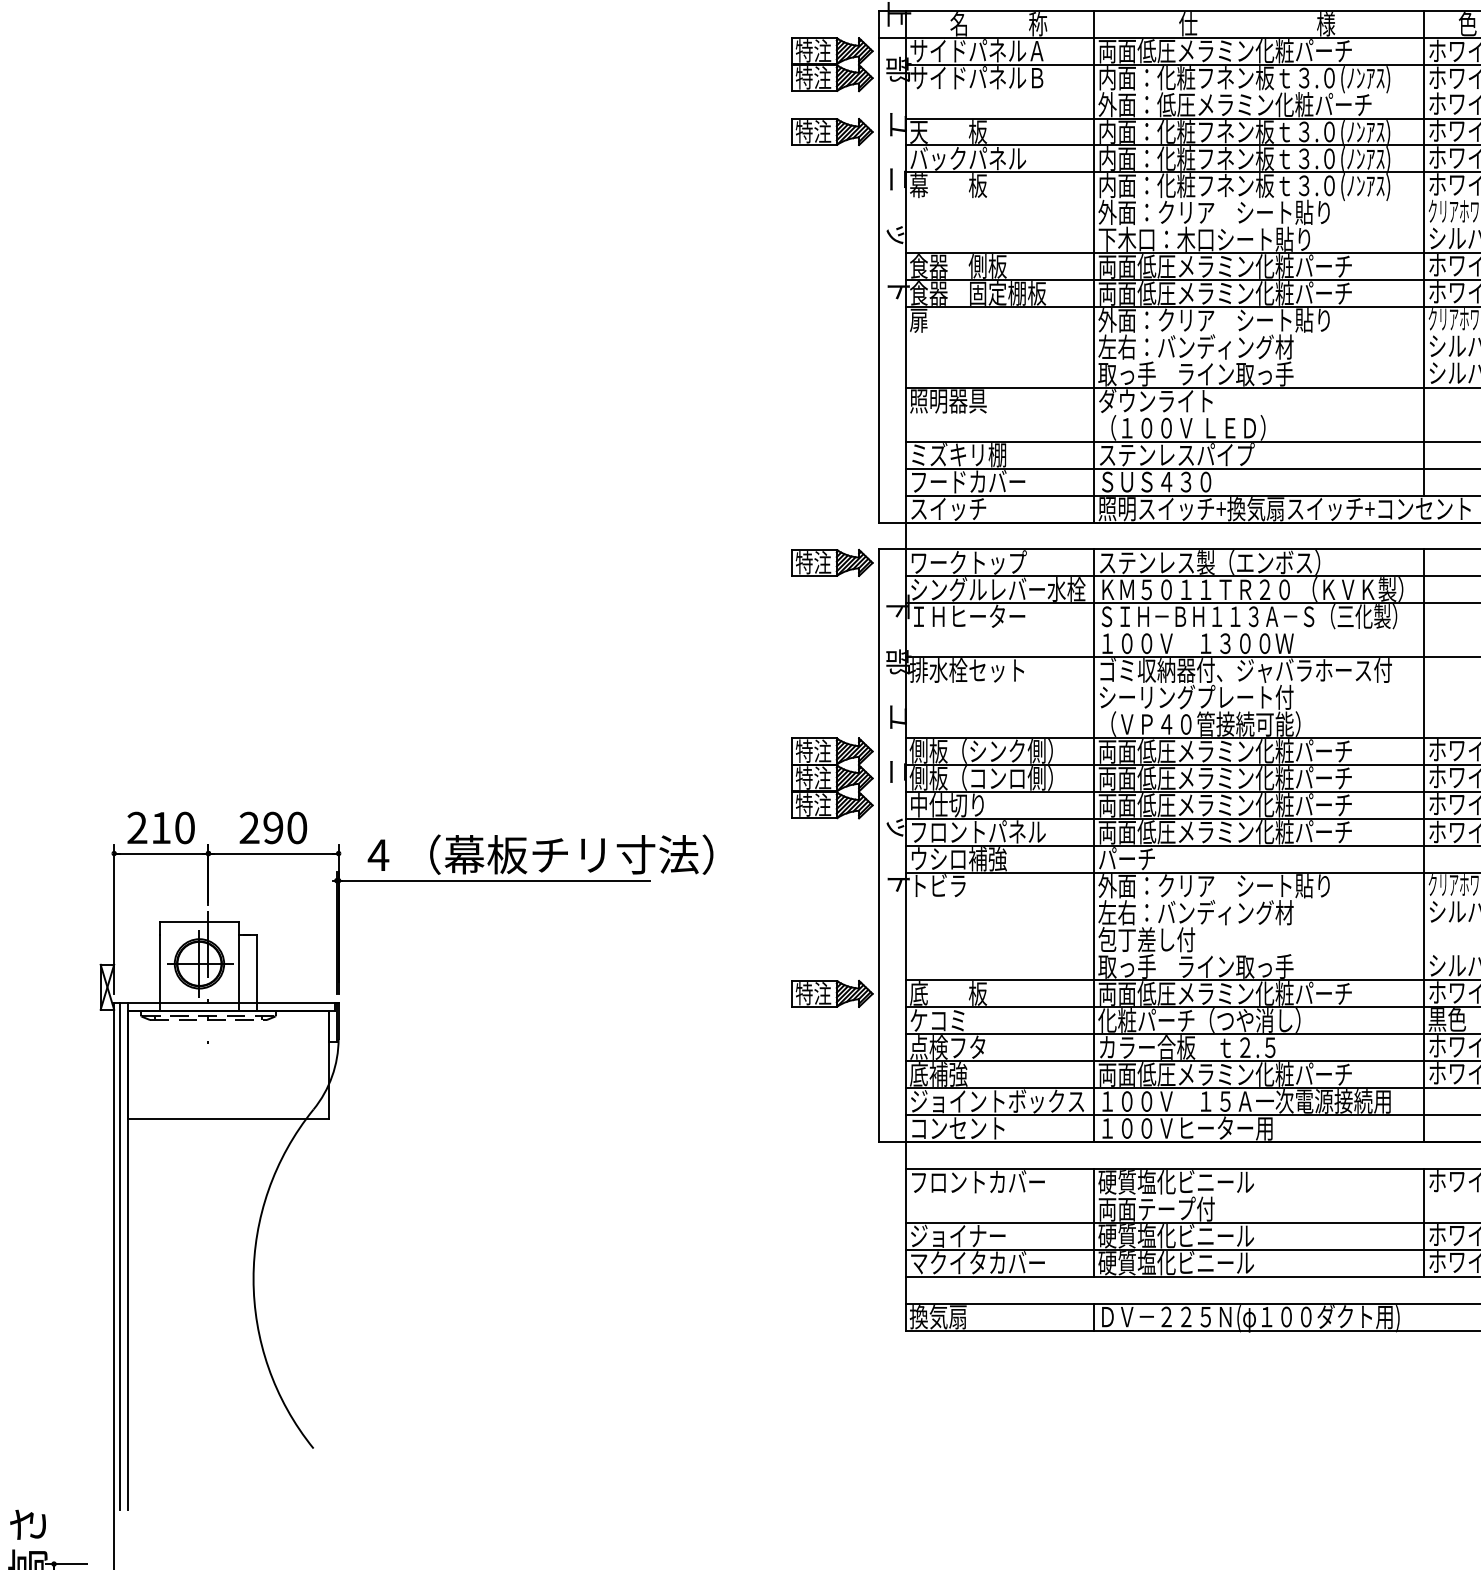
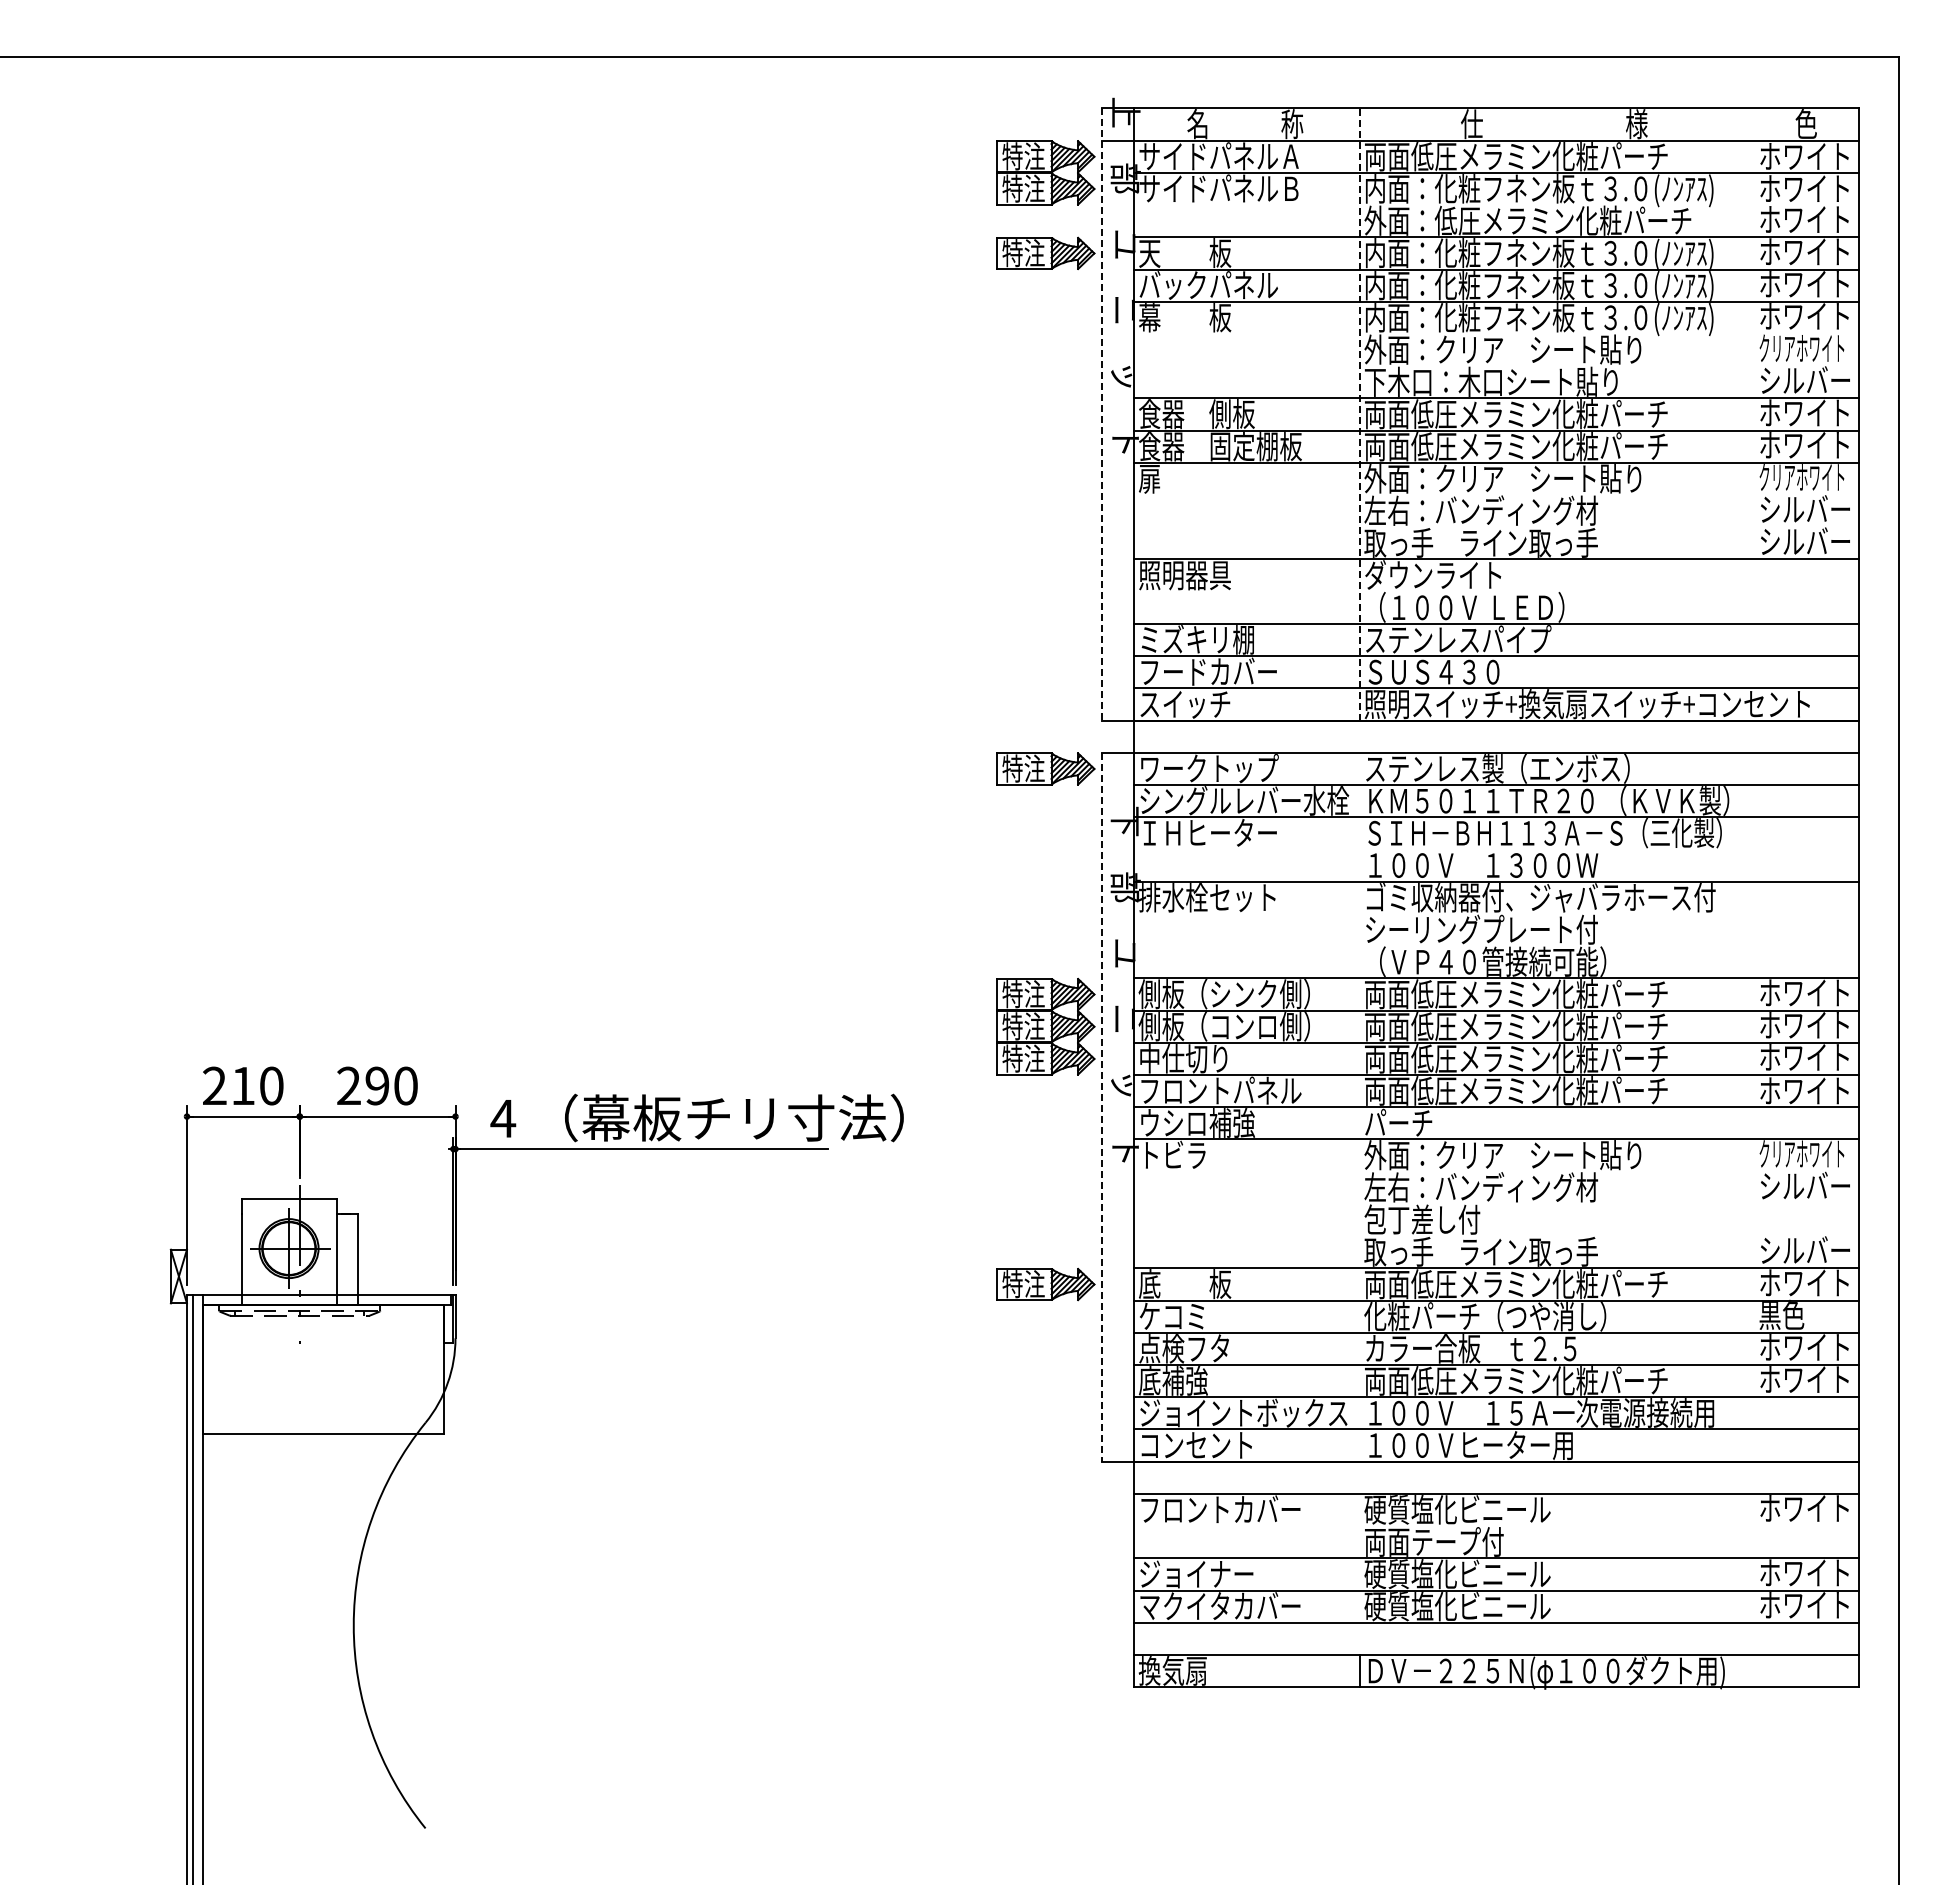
line: (1424, 253) -> (1754, 398), removed
line: (1094, 266) -> (1359, 414), solid -> dashed
line: (878, 267) -> (1101, 415), solid -> dashed
line: (878, 845) -> (1101, 1107), solid -> dashed
line: (1094, 845) -> (1359, 1106), removed
line: (1424, 845) -> (1754, 1106), removed
line: (1094, 1222) -> (1359, 1557), removed
line: (1424, 1222) -> (1754, 1557), removed

